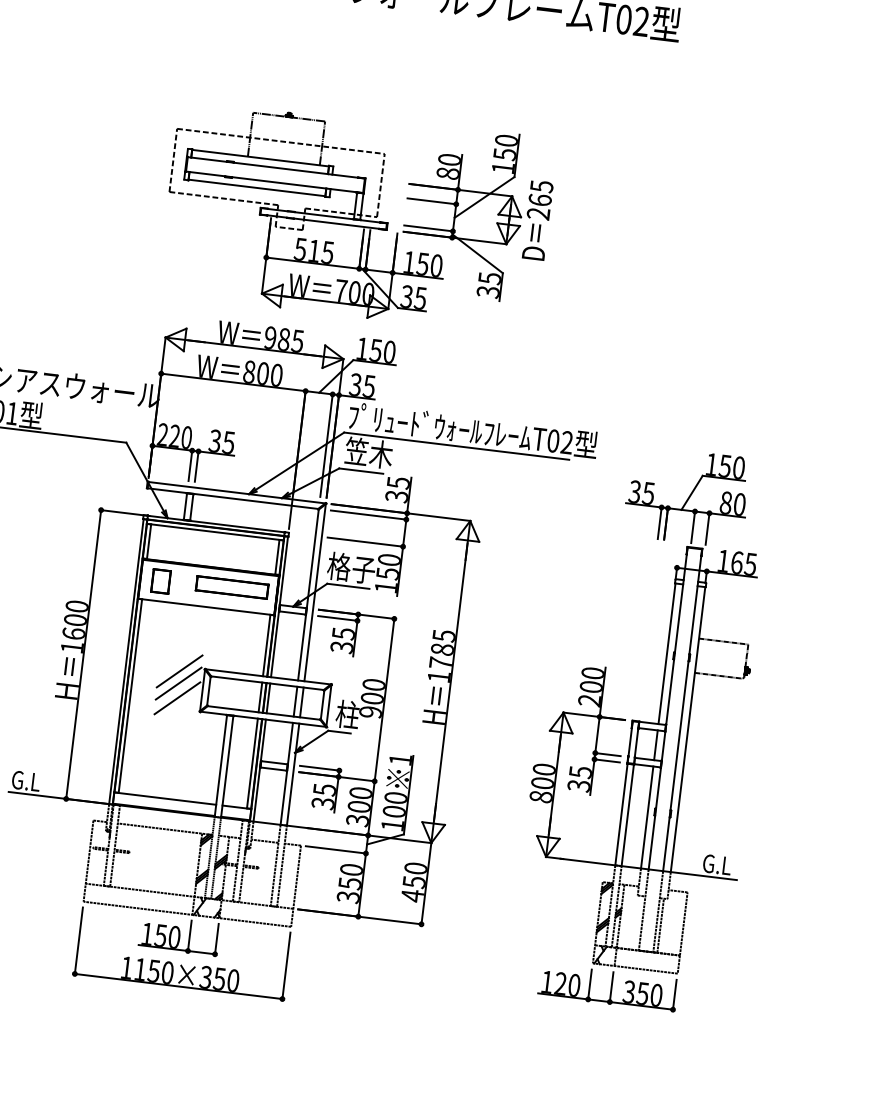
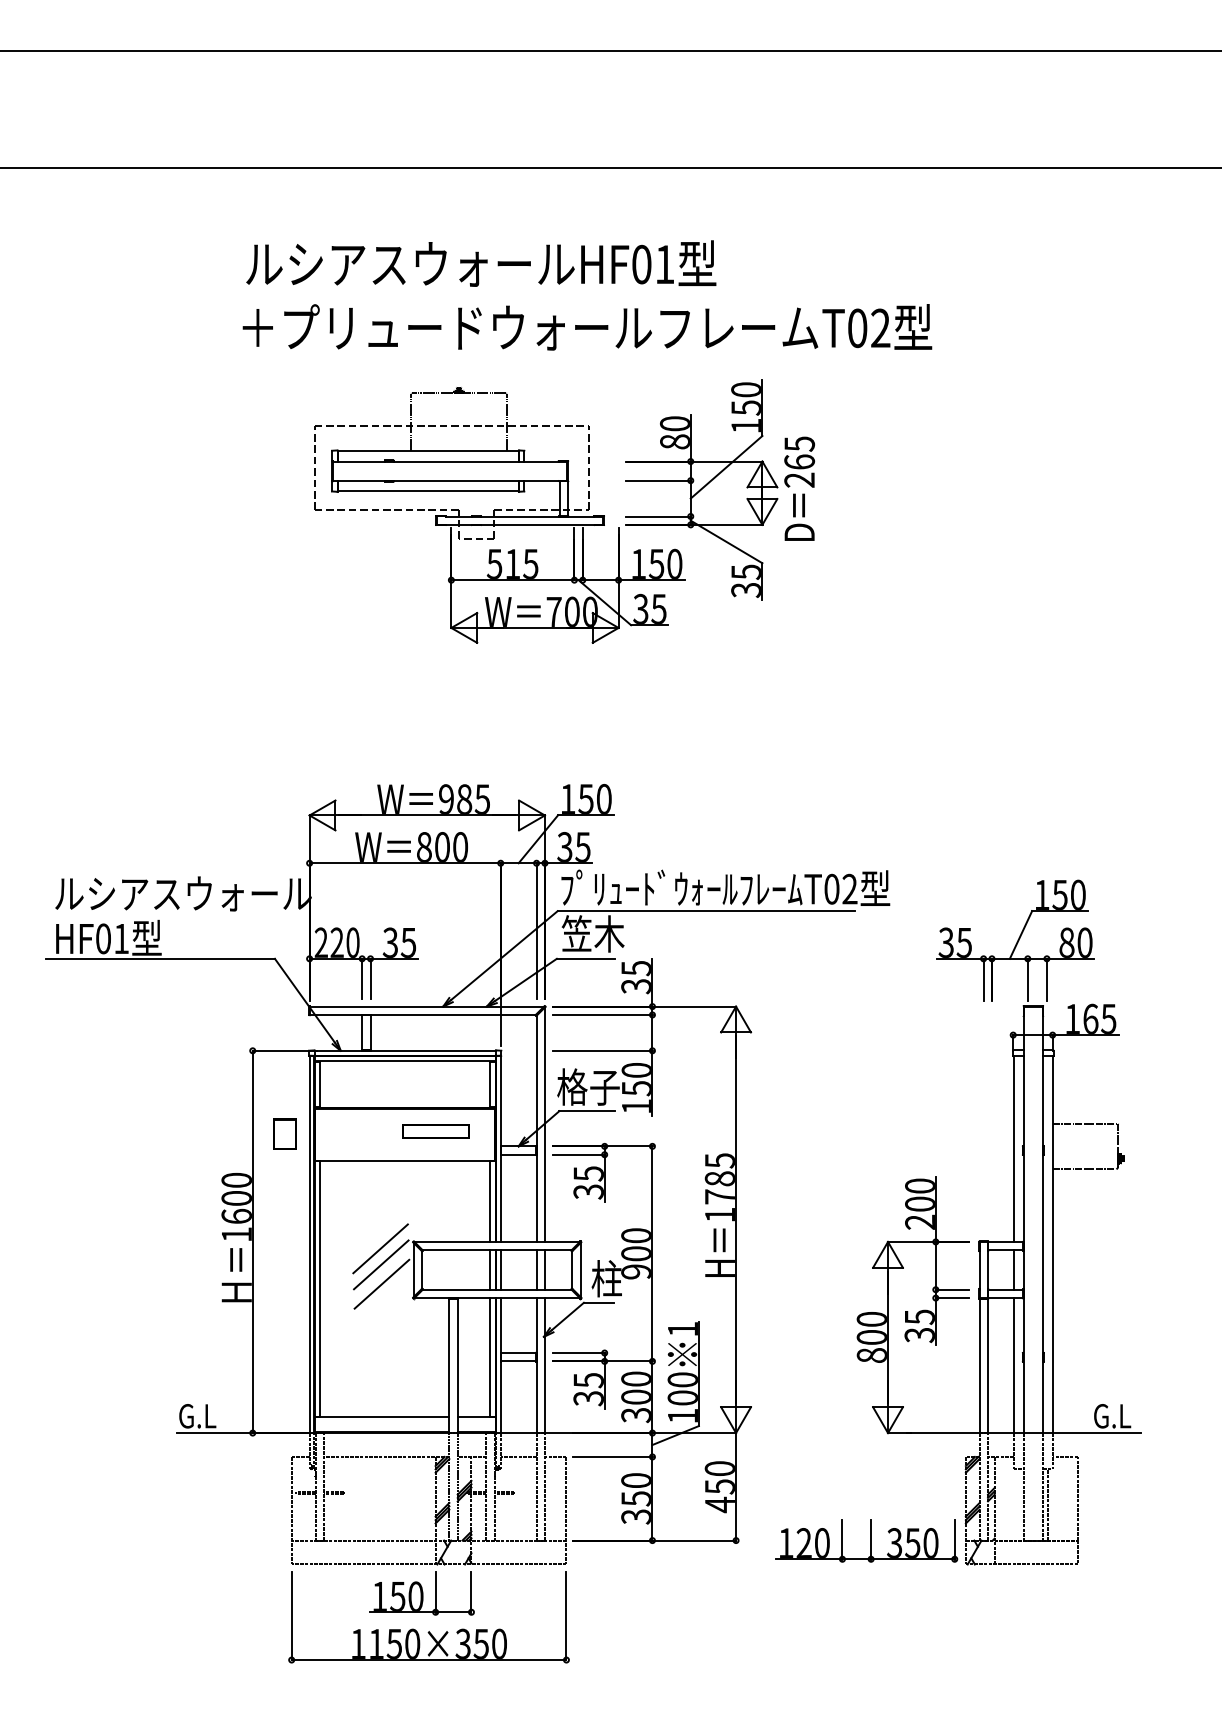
part: (358, 216) -> (564, 511), moved
part: (160, 580) -> (284, 1133), moved
part: (231, 587) -> (435, 1131), size x0.7
part: (608, 987) -> (866, 1540), moved

